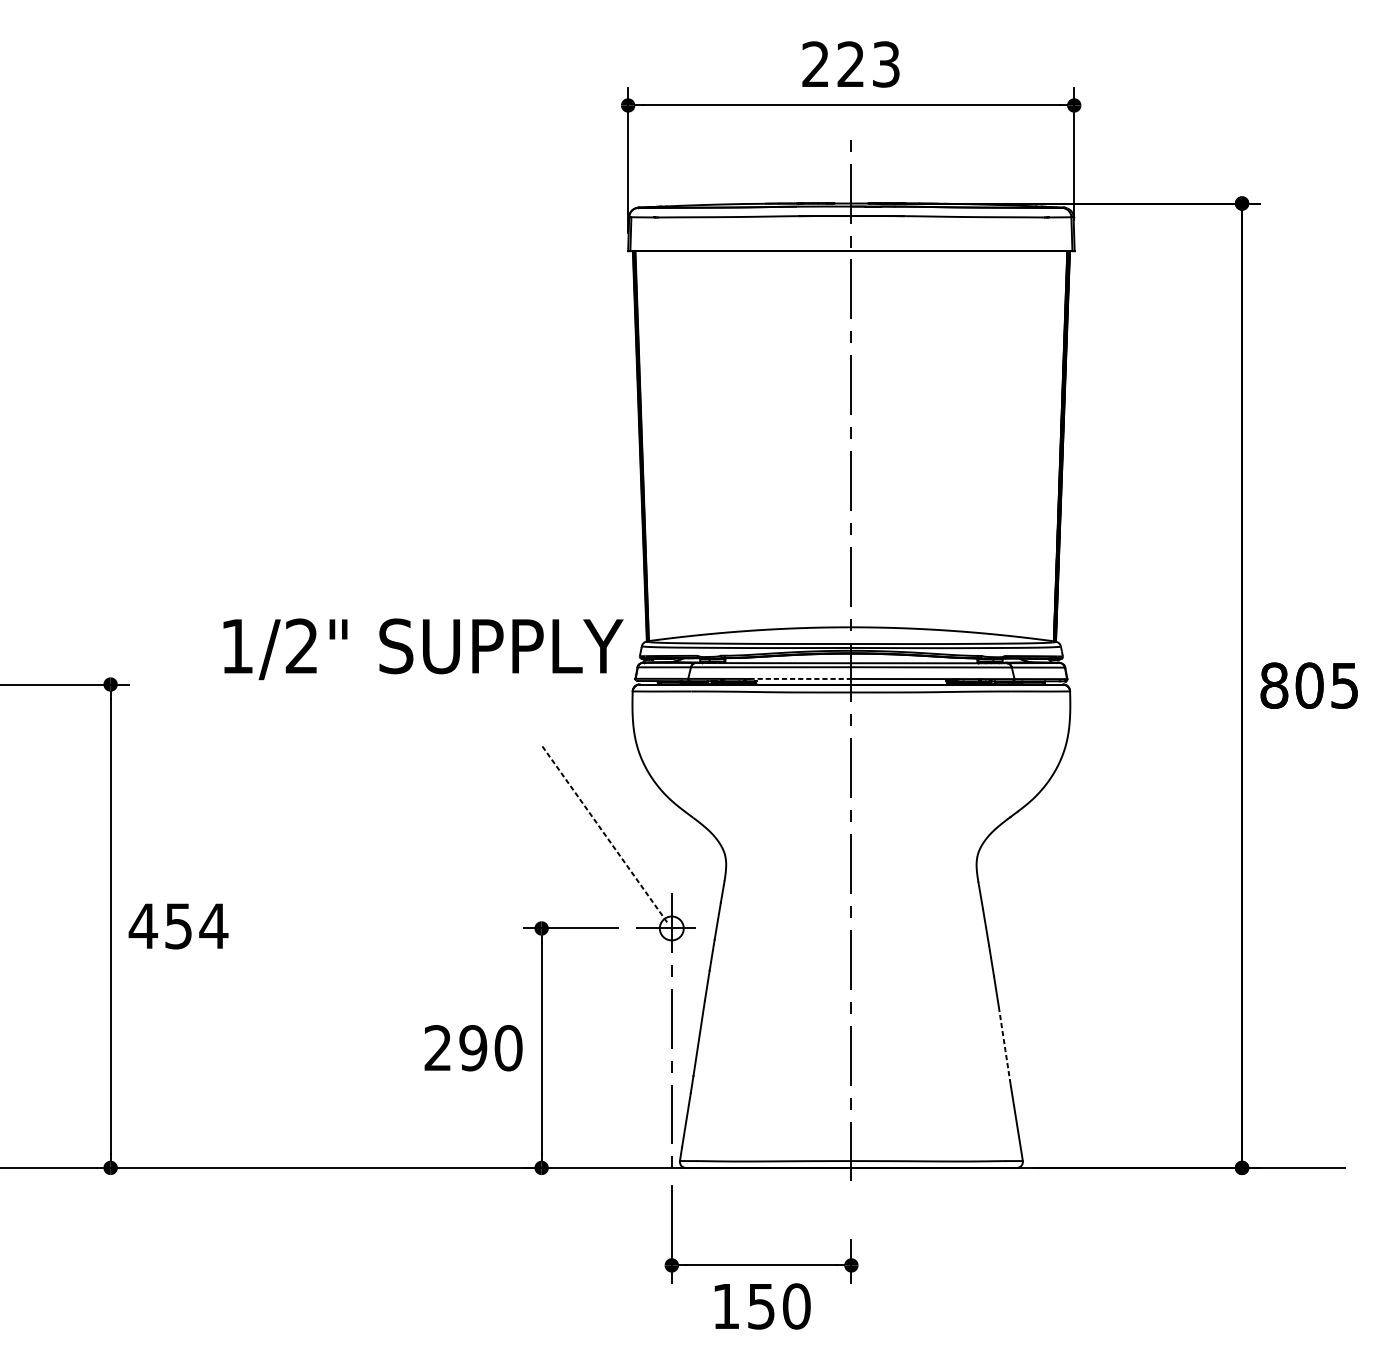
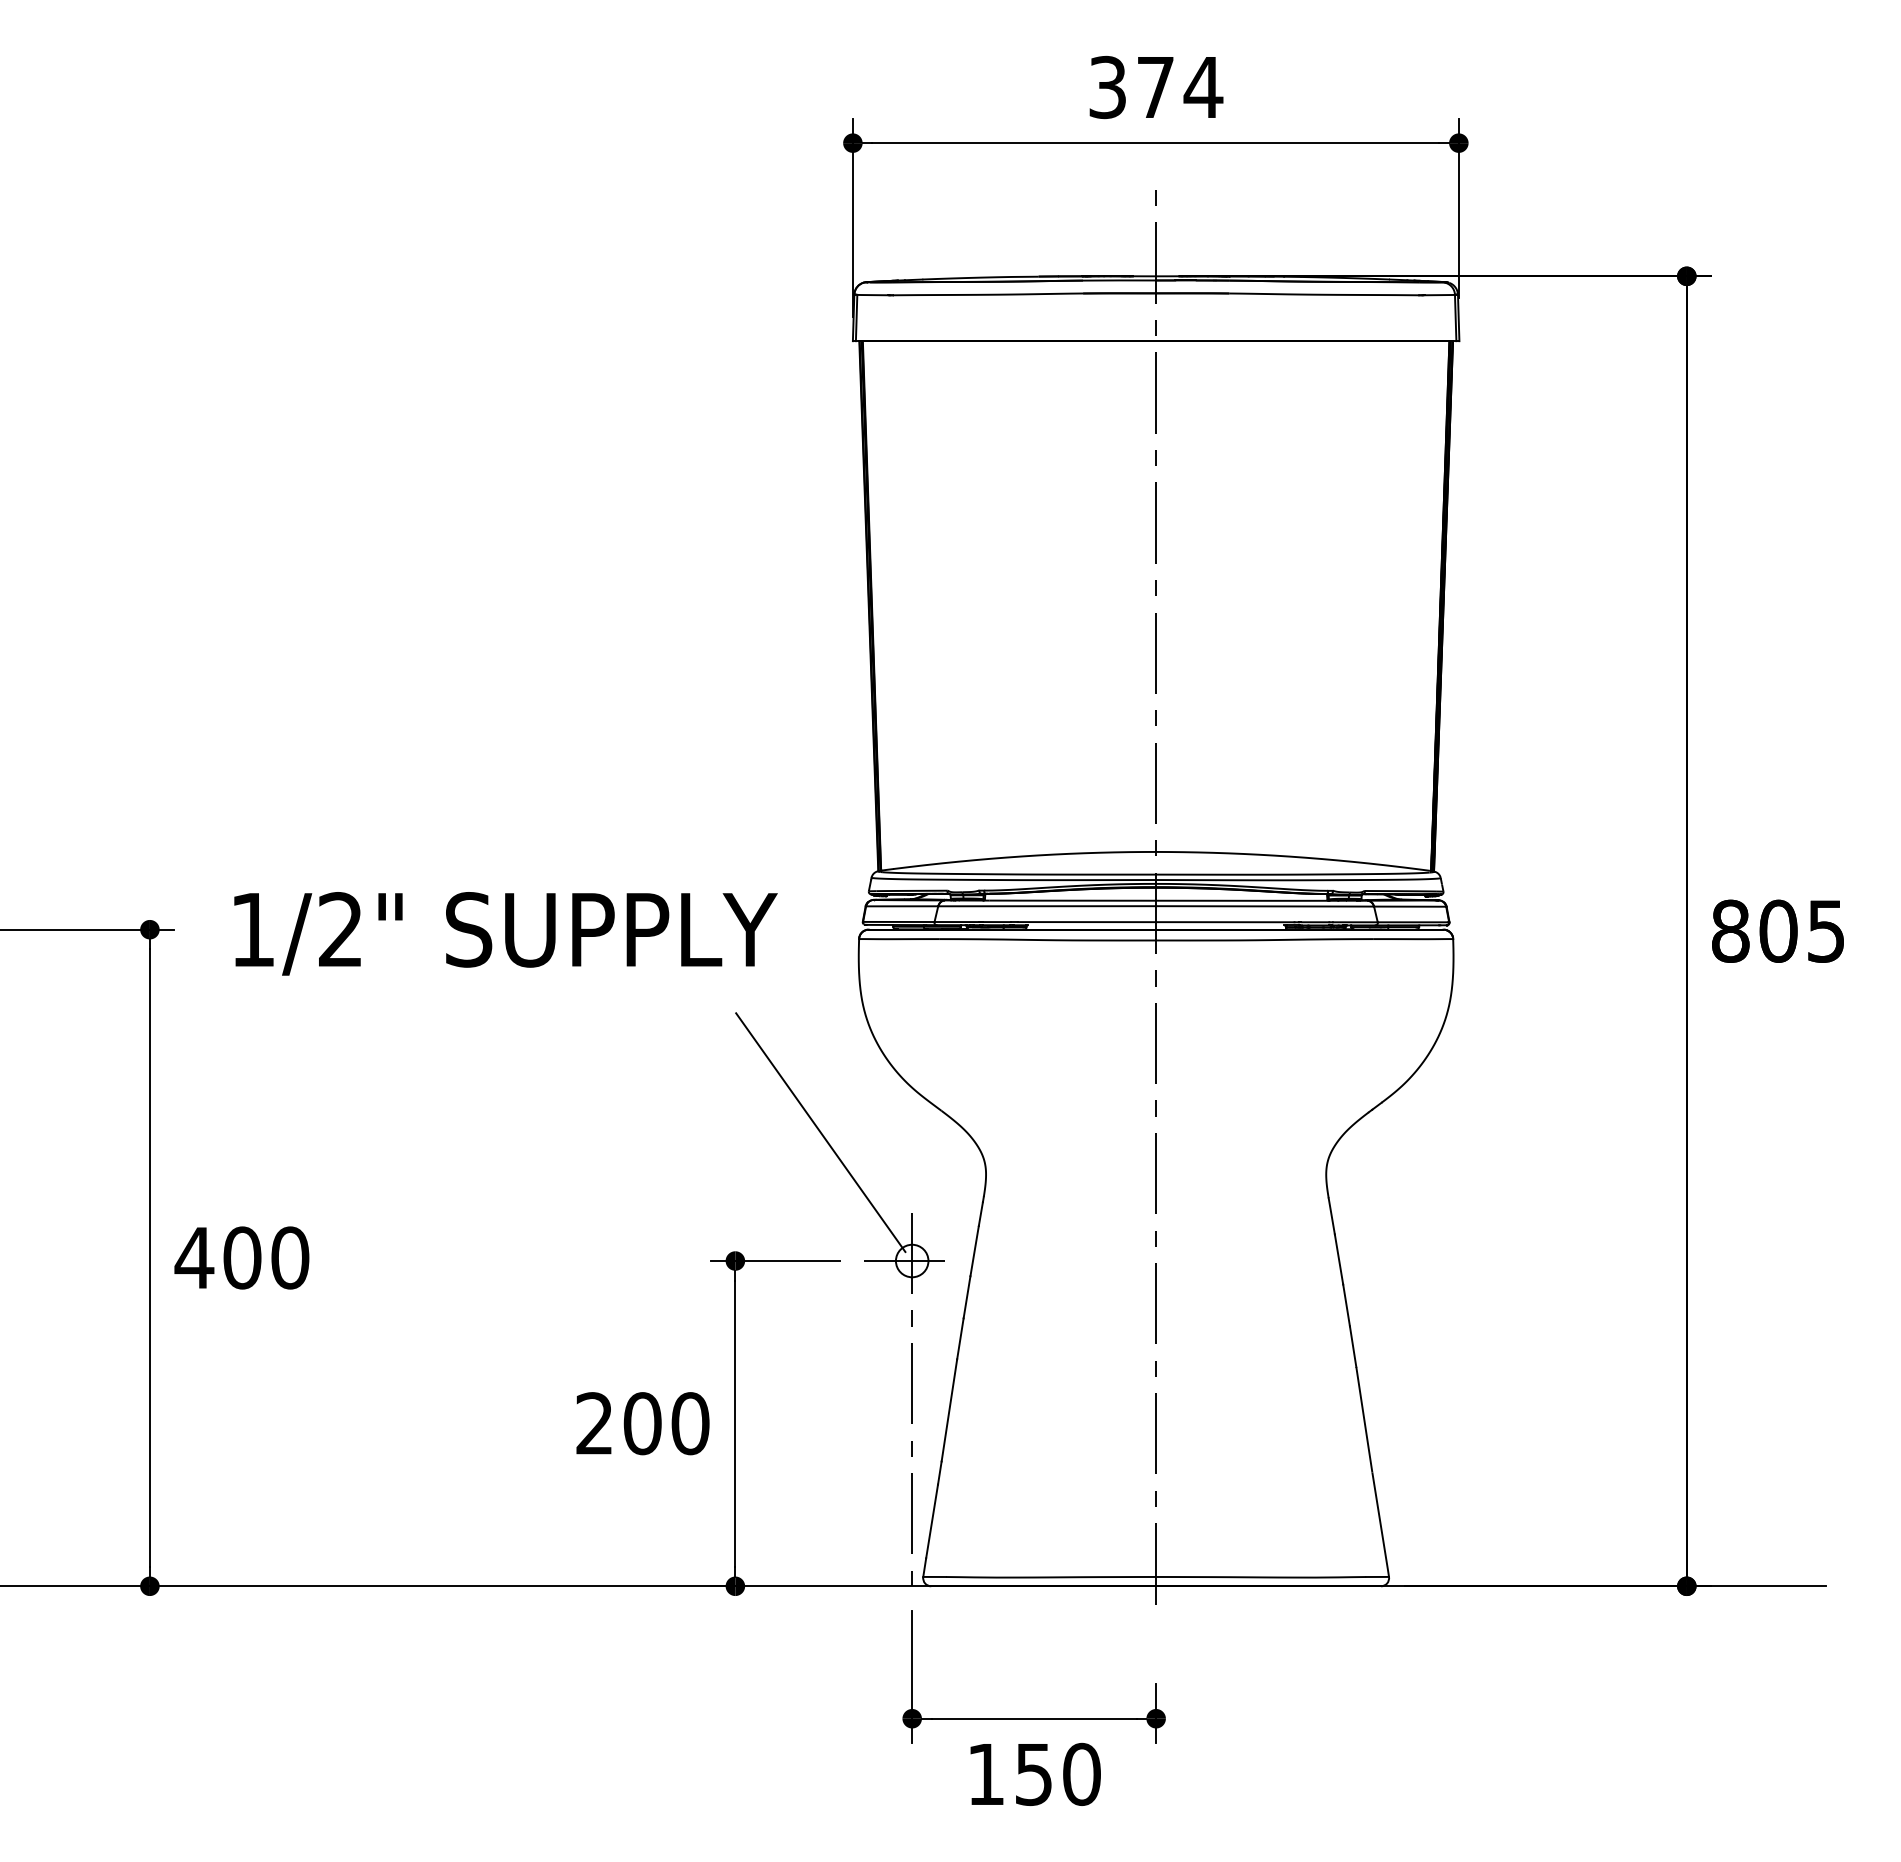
text: (851, 64) -> (1156, 87), 223 -> 374
text: (423, 649) -> (505, 933), moved
line: (800, 679) -> (1087, 922), dashed -> solid
line: (604, 833) -> (820, 1132), dashed -> solid
text: (196, 925) -> (266, 1257), 454 -> 400
line: (1004, 1045) -> (1364, 1419), dashed -> solid
text: (473, 1048) -> (642, 1423), 290 -> 200

